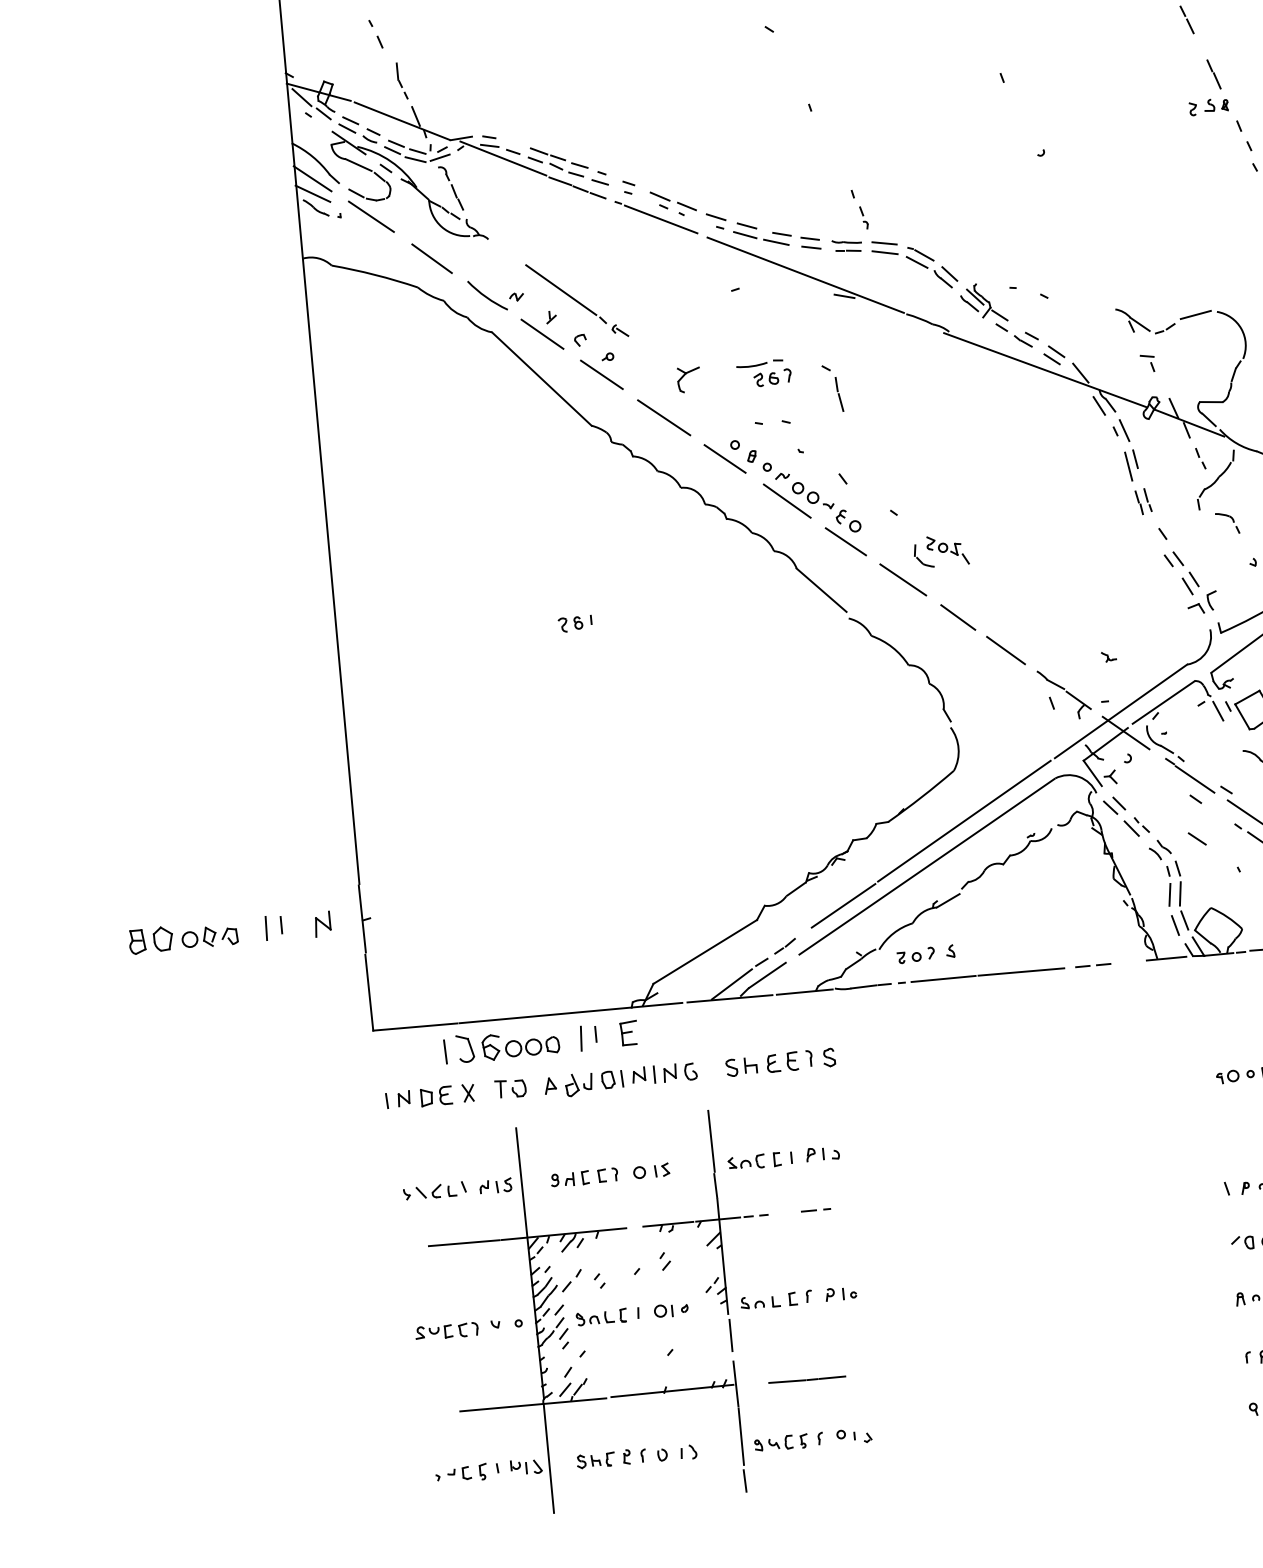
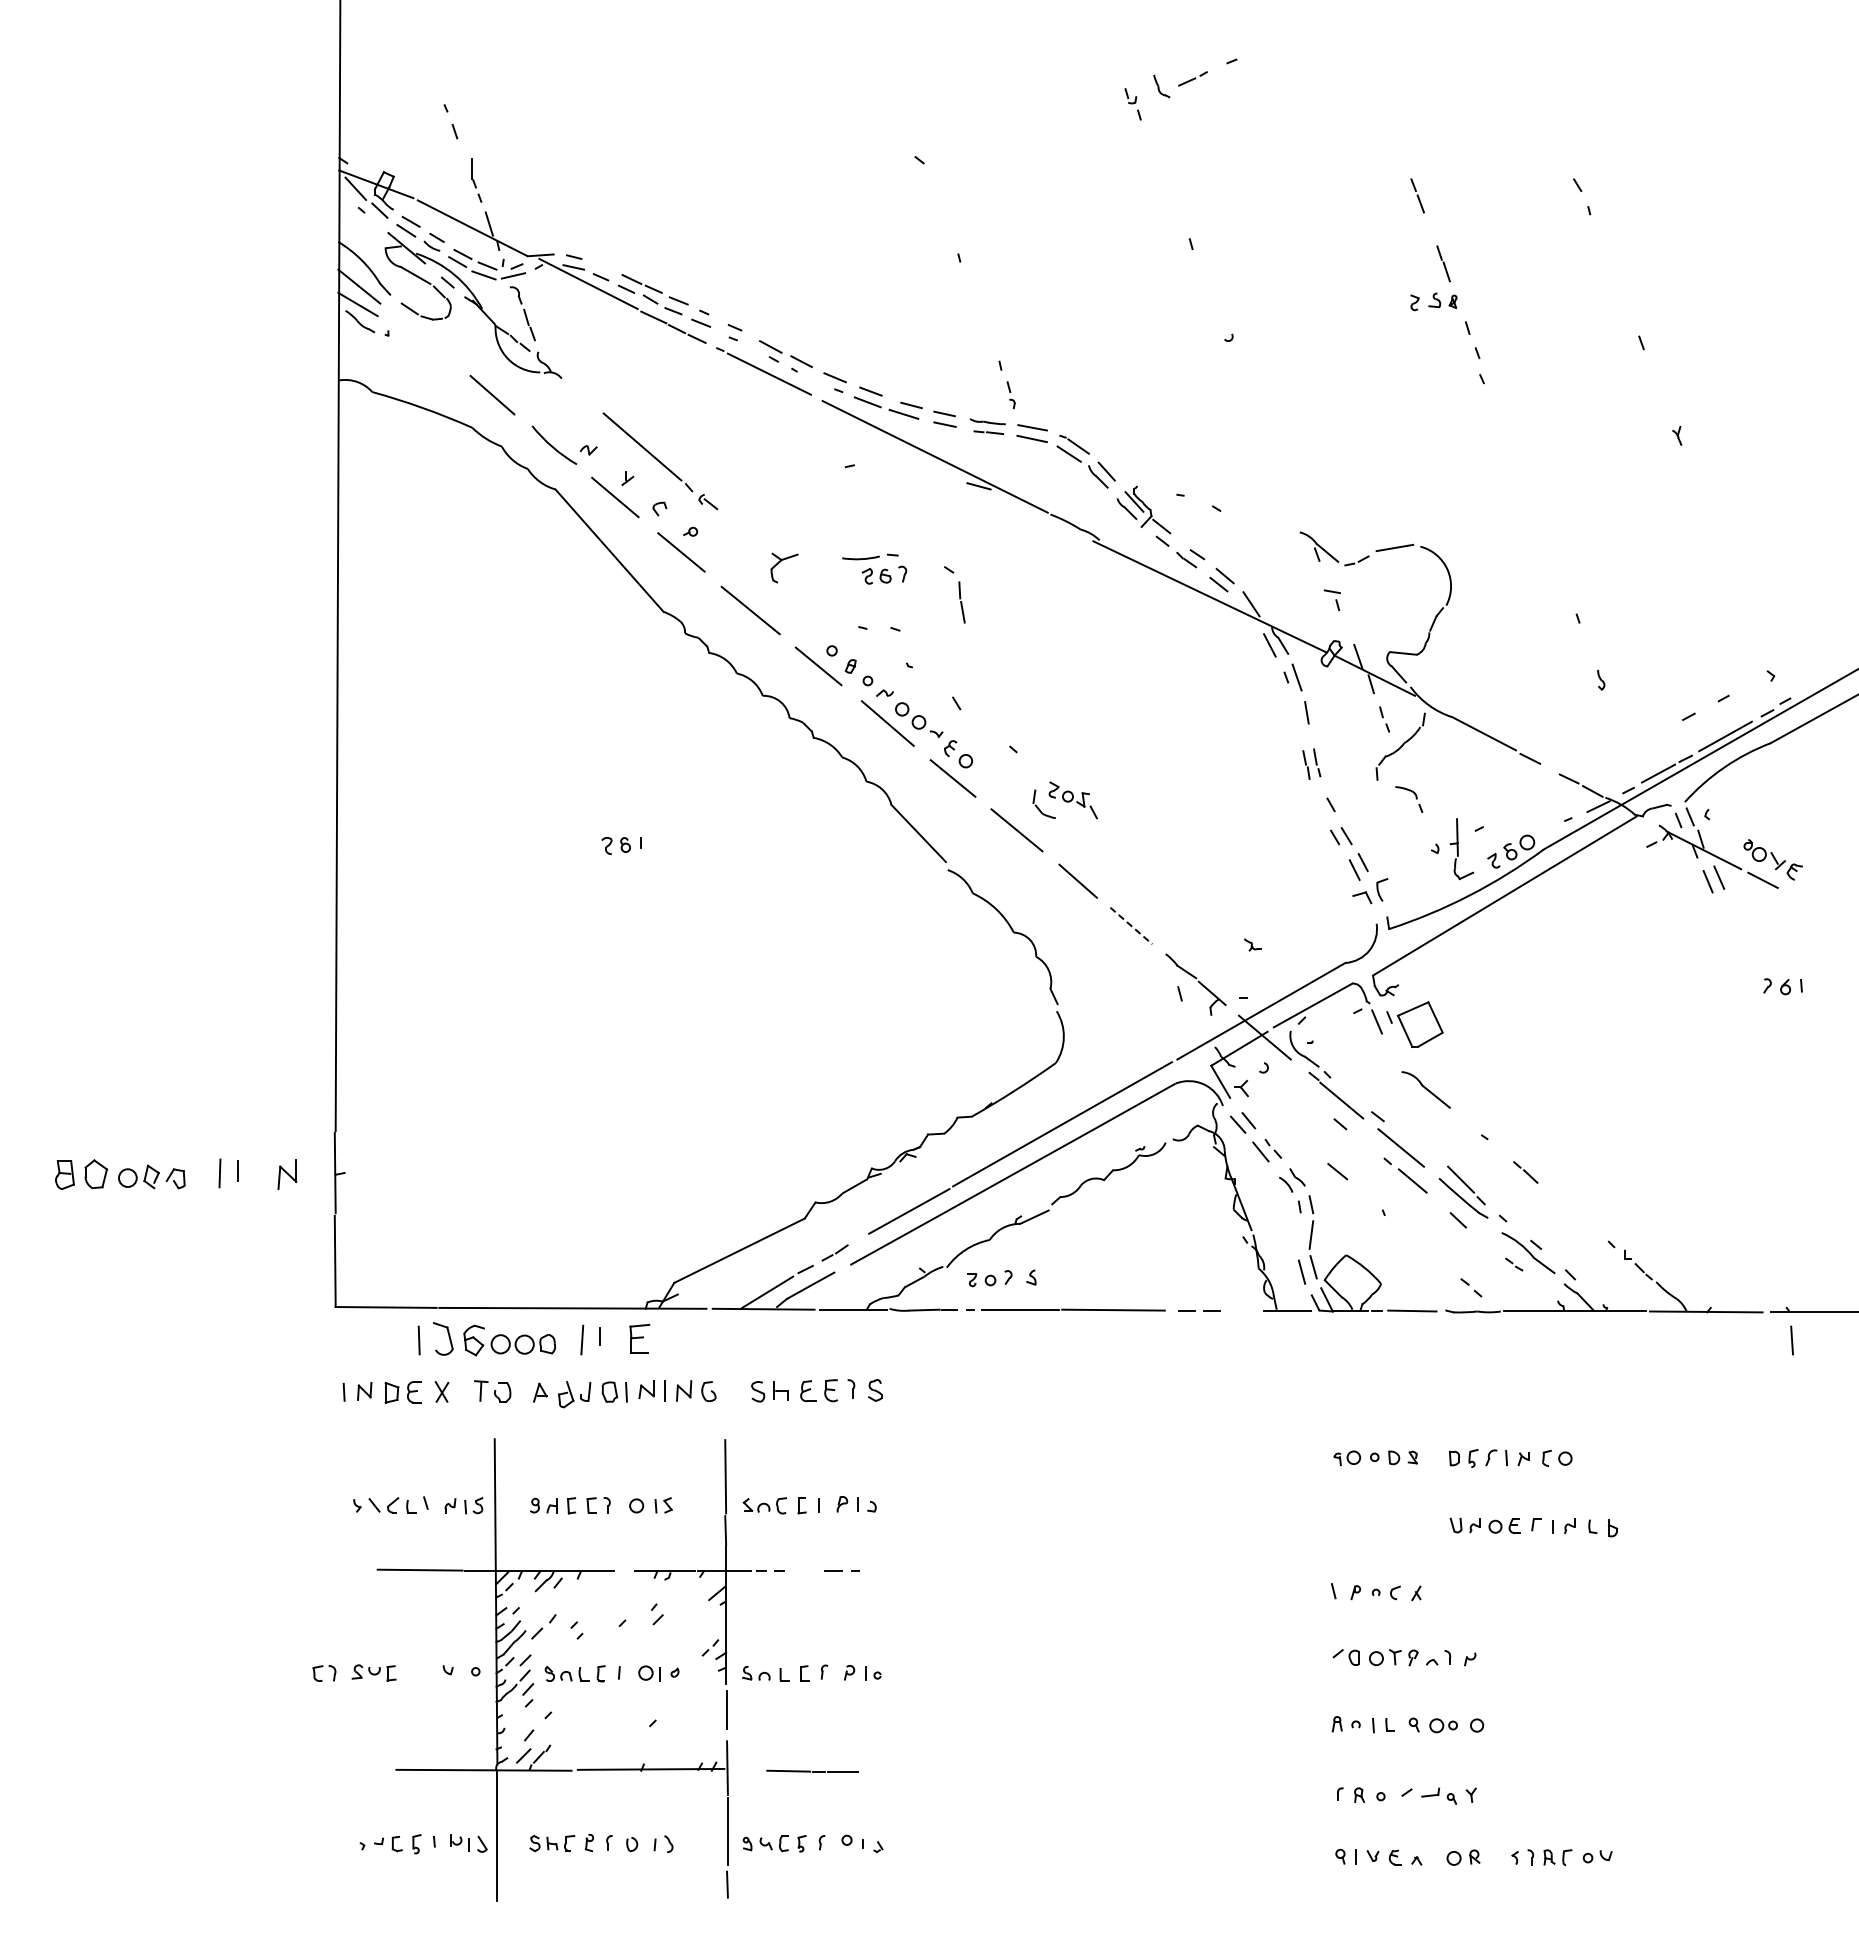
line: (371, 216) -> (425, 338), removed
line: (1128, 466) -> (1297, 720), removed
line: (1006, 650) -> (1131, 925), solid -> dashed
line: (1169, 895) -> (1298, 1235), removed
part: (466, 1324) -> (322, 1667), moved

